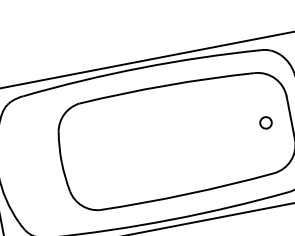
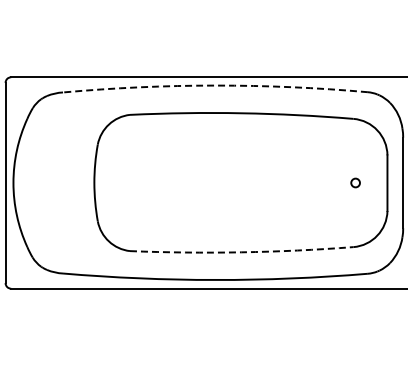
arc: (141, 67) -> (215, 85), solid -> dashed
circle: (265, 122) -> (355, 182), size x0.6
arc: (187, 194) -> (241, 252), solid -> dashed

